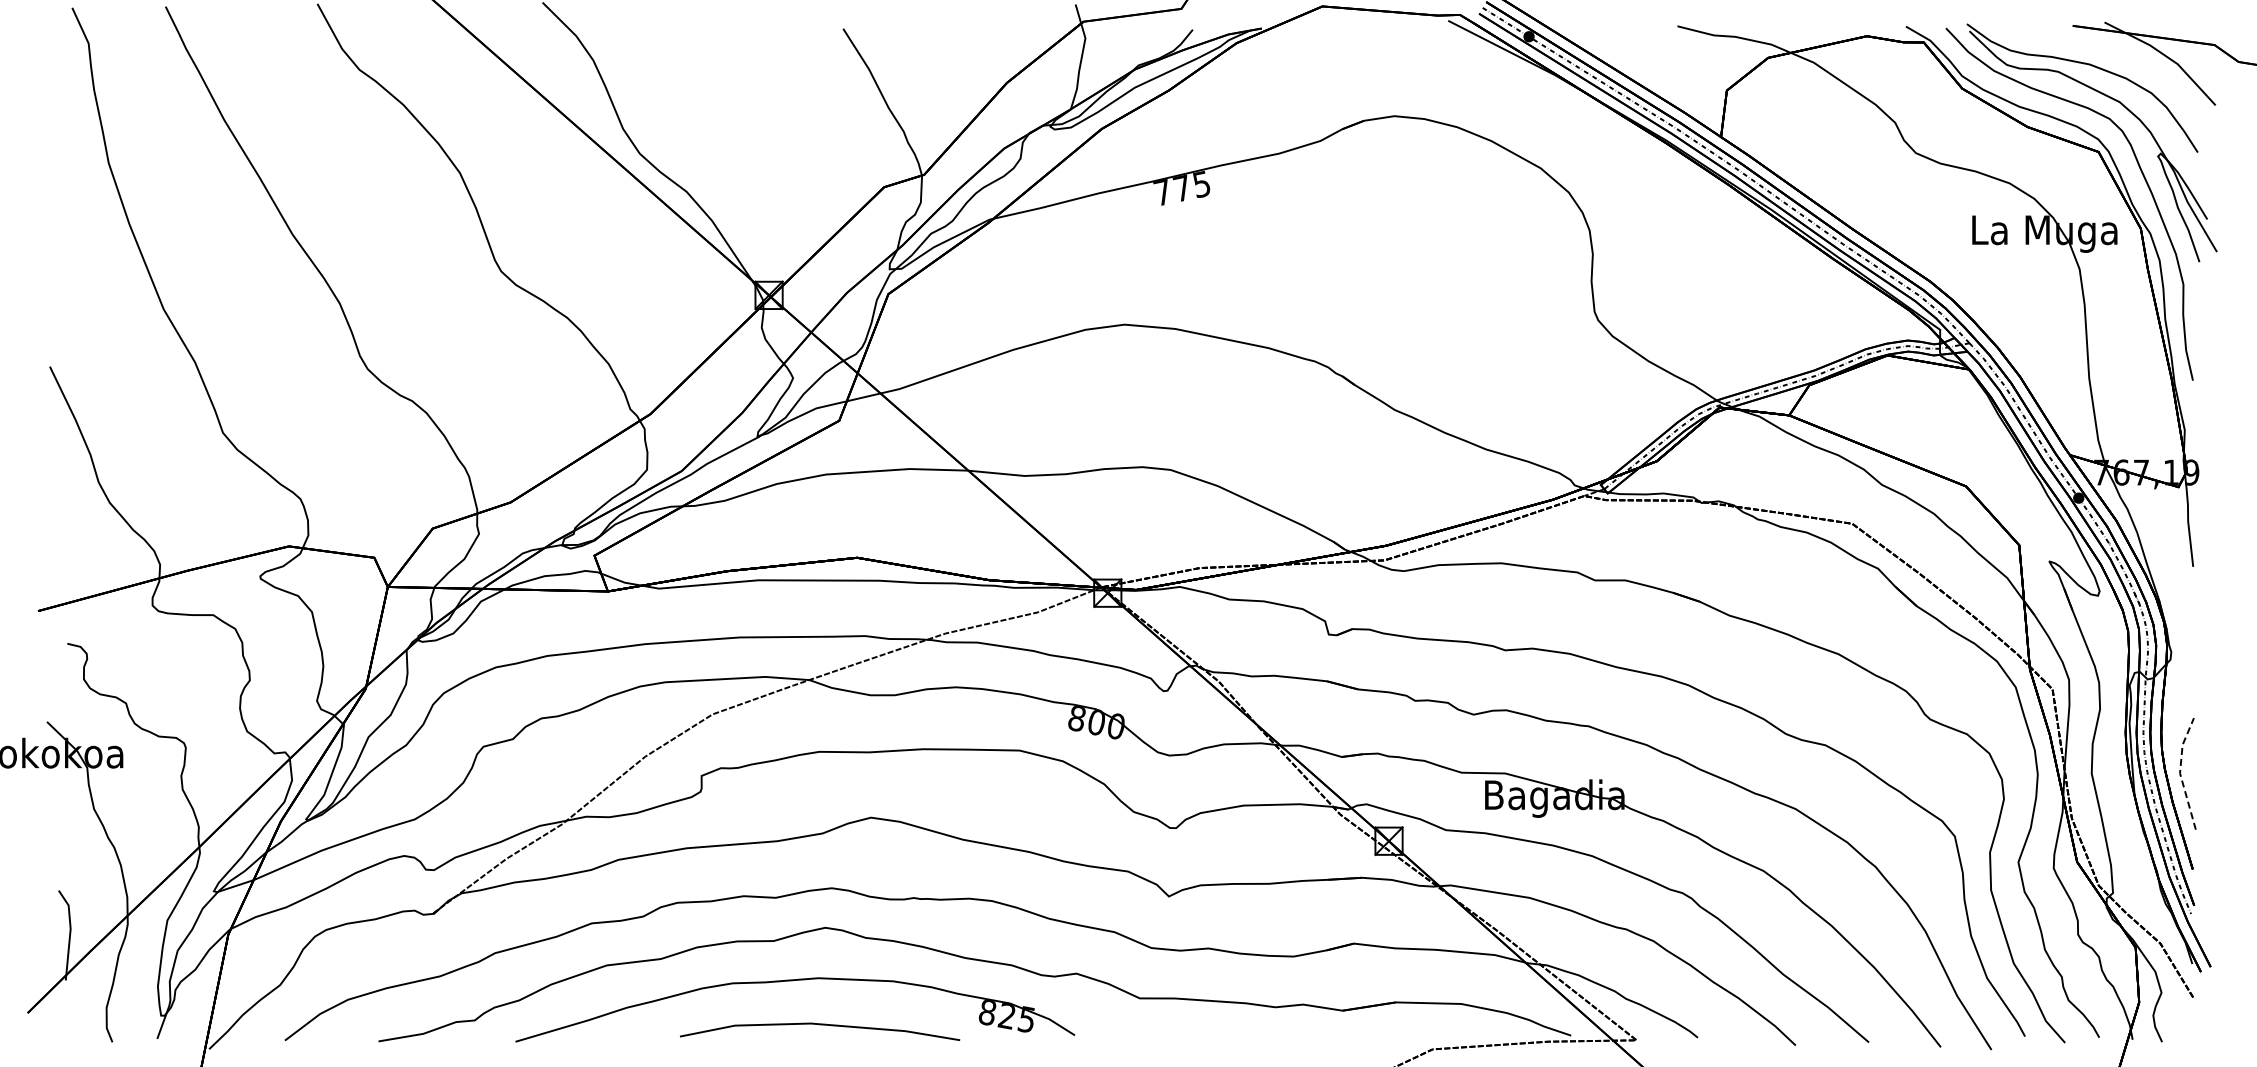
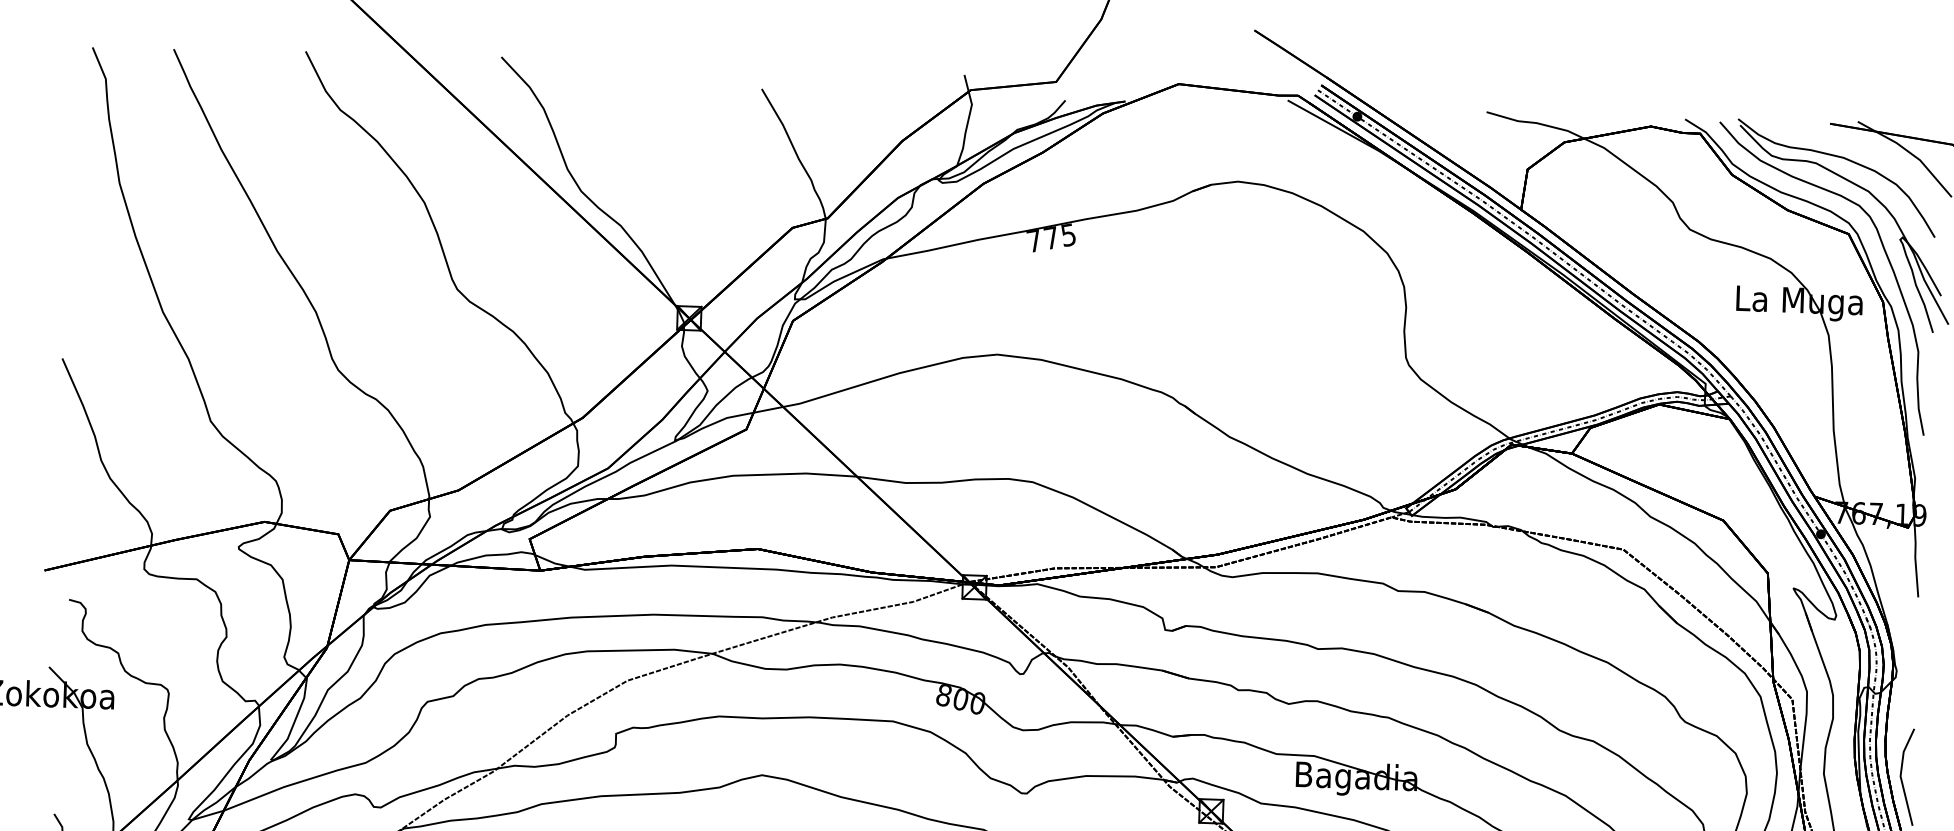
line: (2180, 773) -> (1900, 776), dashed -> solid

